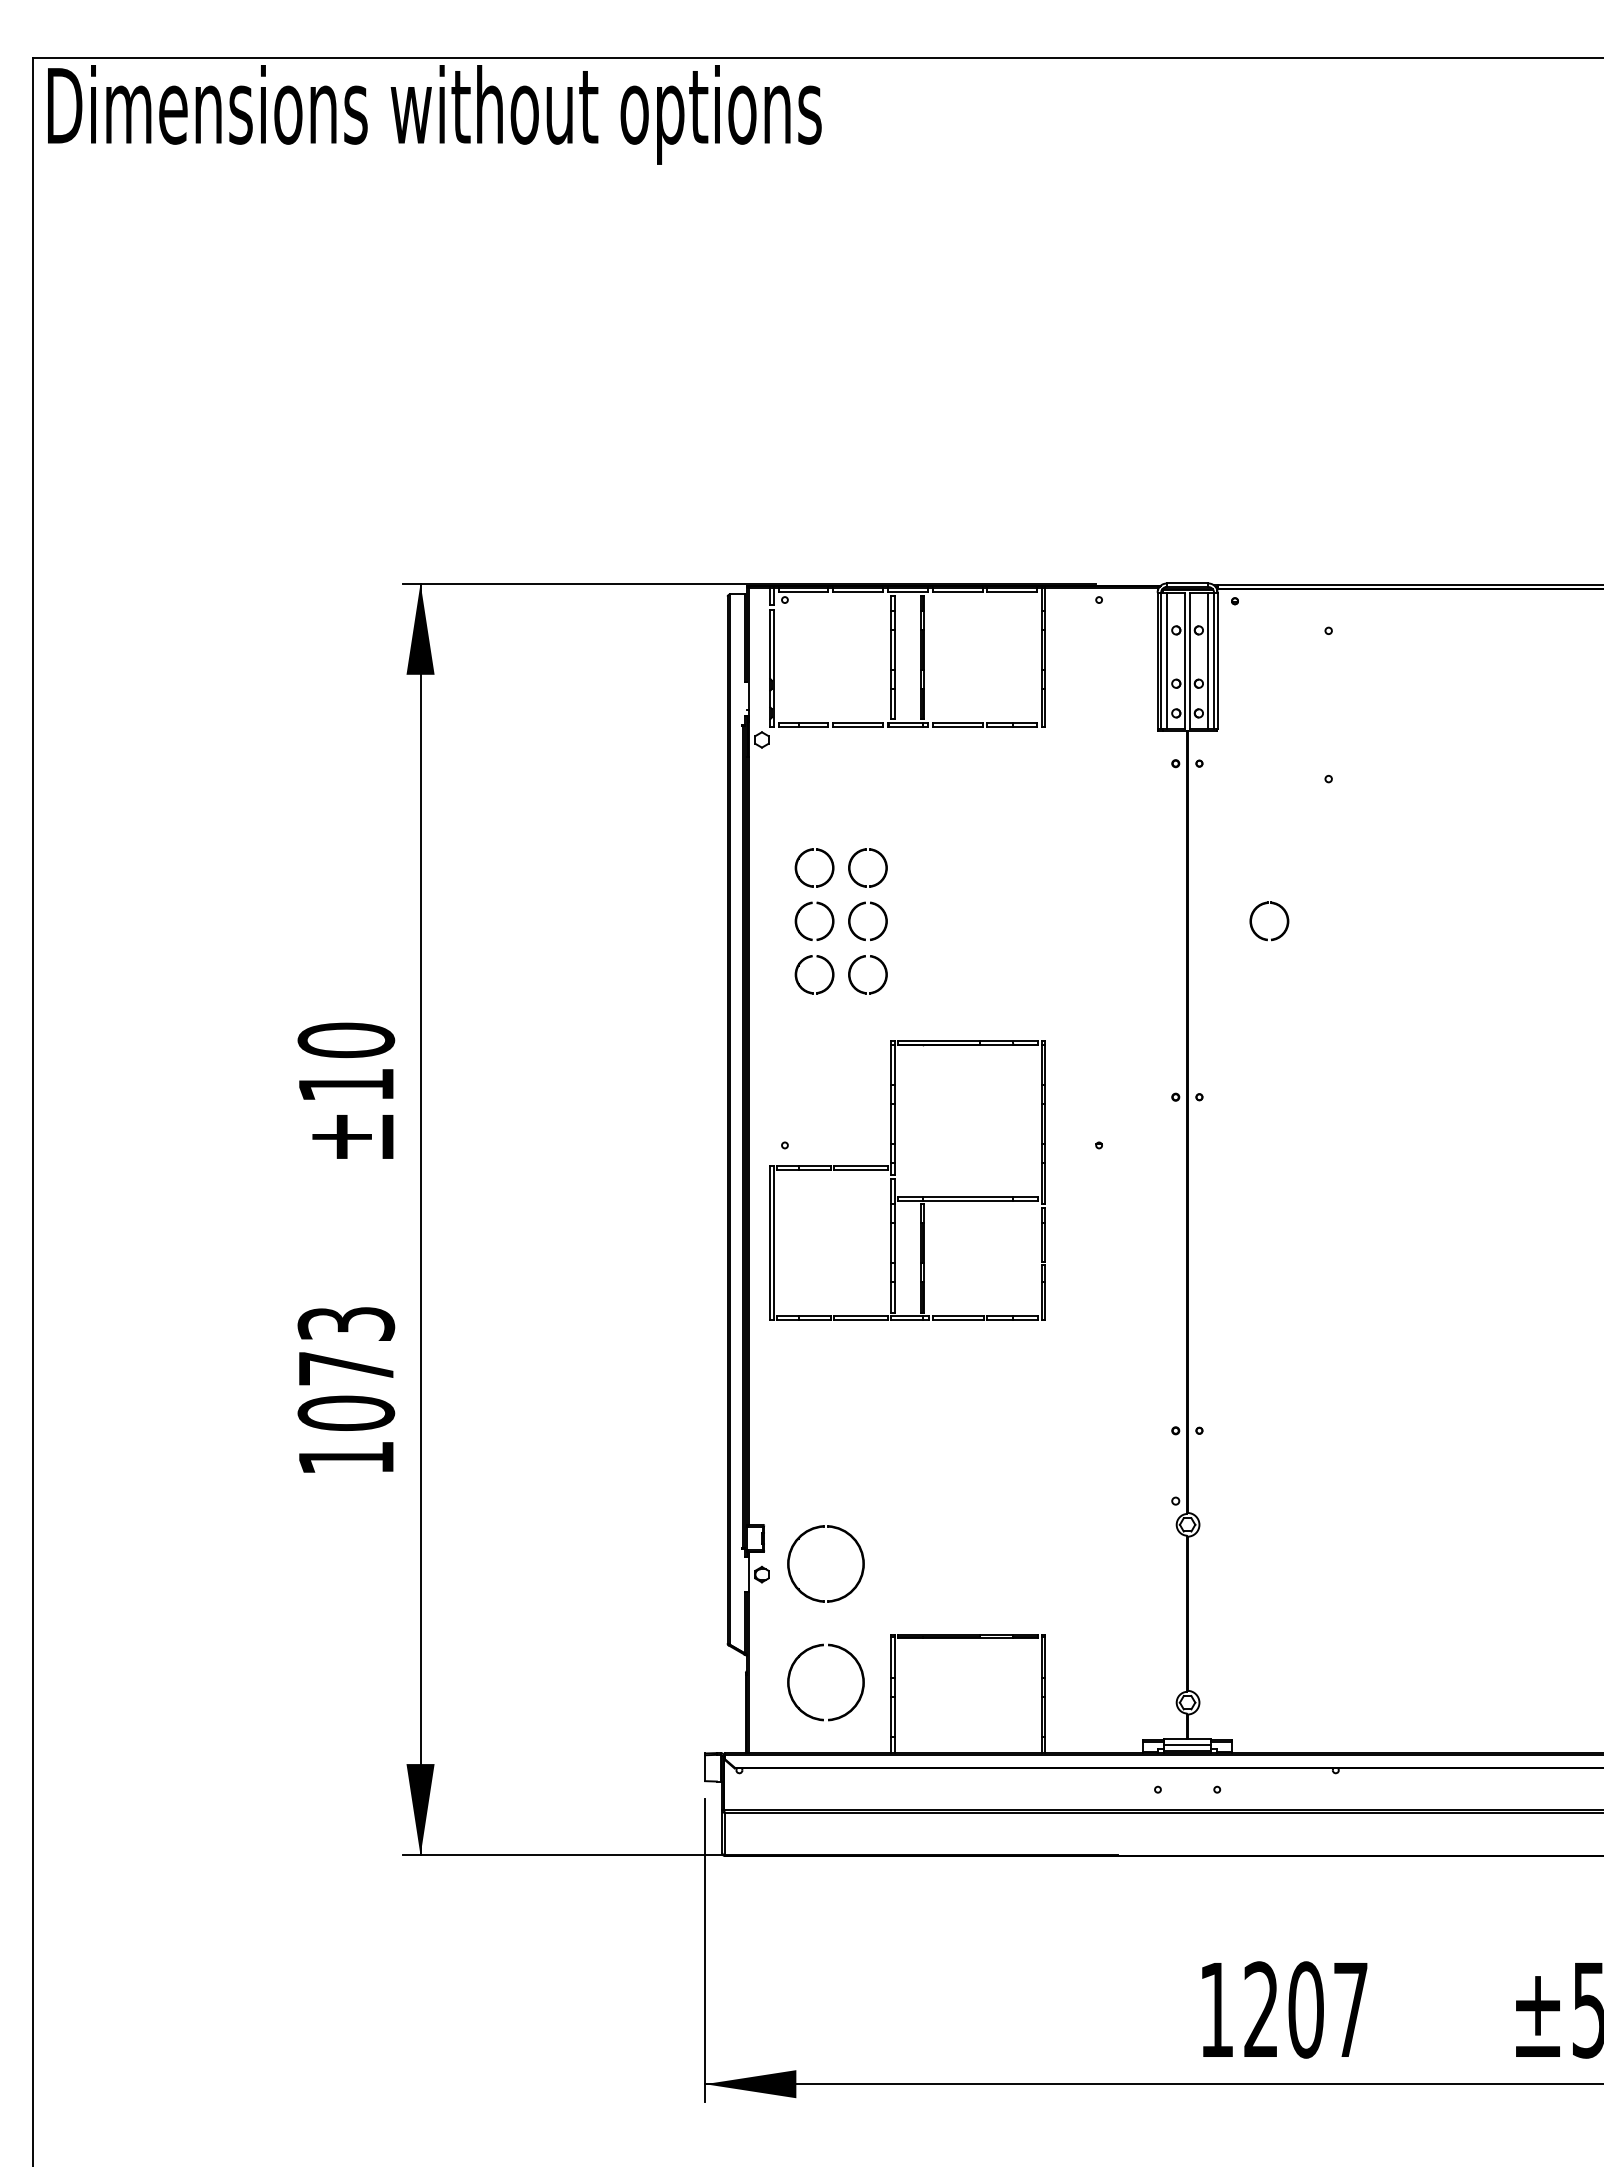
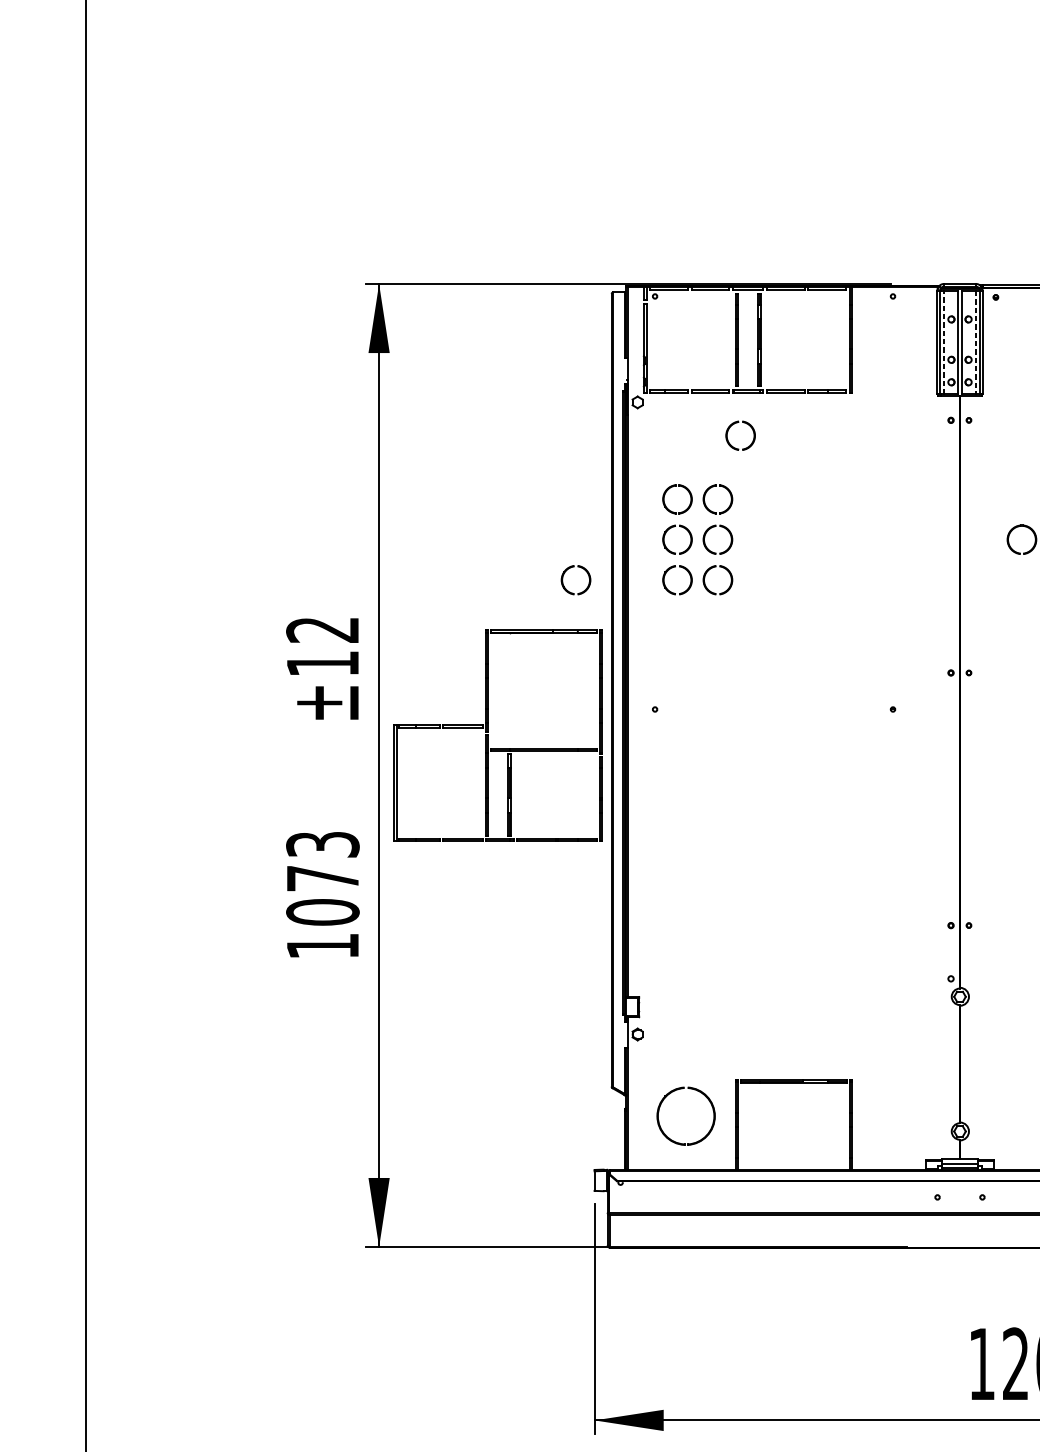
line: (1166, 660) -> (944, 342), solid -> dashed
line: (1208, 661) -> (975, 343), solid -> dashed
part: (887, 770) -> (732, 425), added
part: (668, 962) -> (566, 570), added
text: (346, 1040) -> (323, 630), ±10 -> ±12
part: (895, 1180) -> (488, 736), moved
part: (810, 1531) -> (674, 1001), removed

